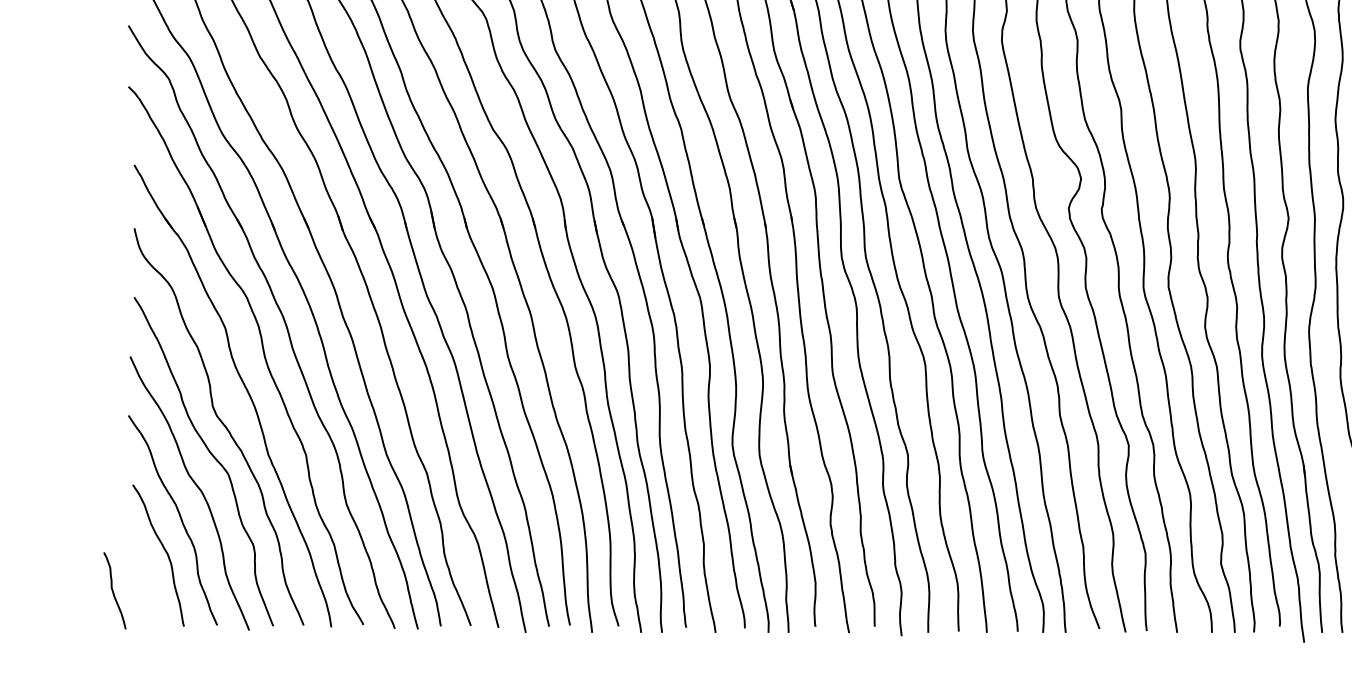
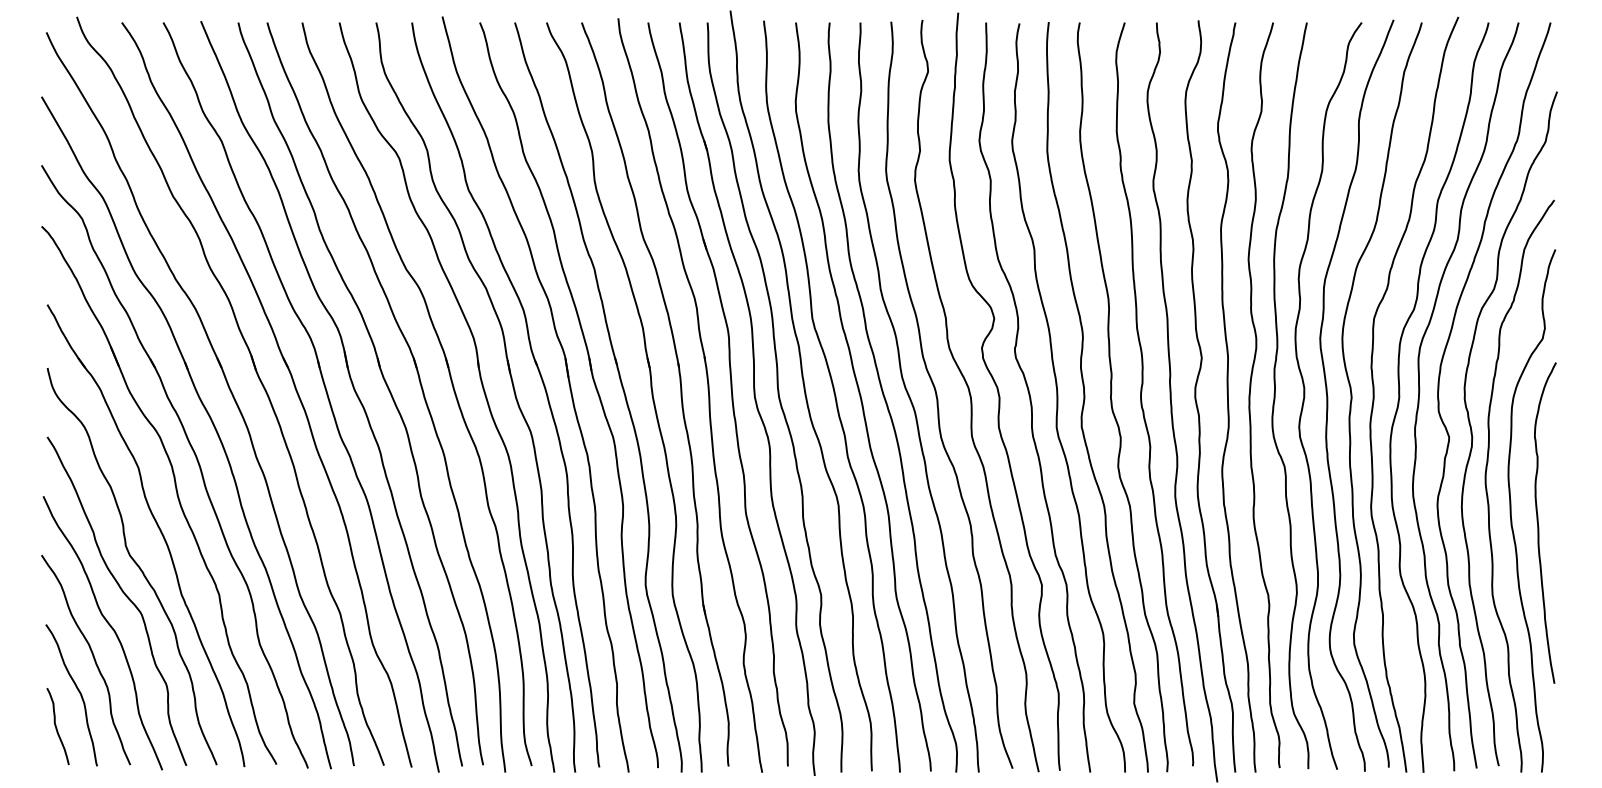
curve: (113, 590) -> (56, 726), moved

